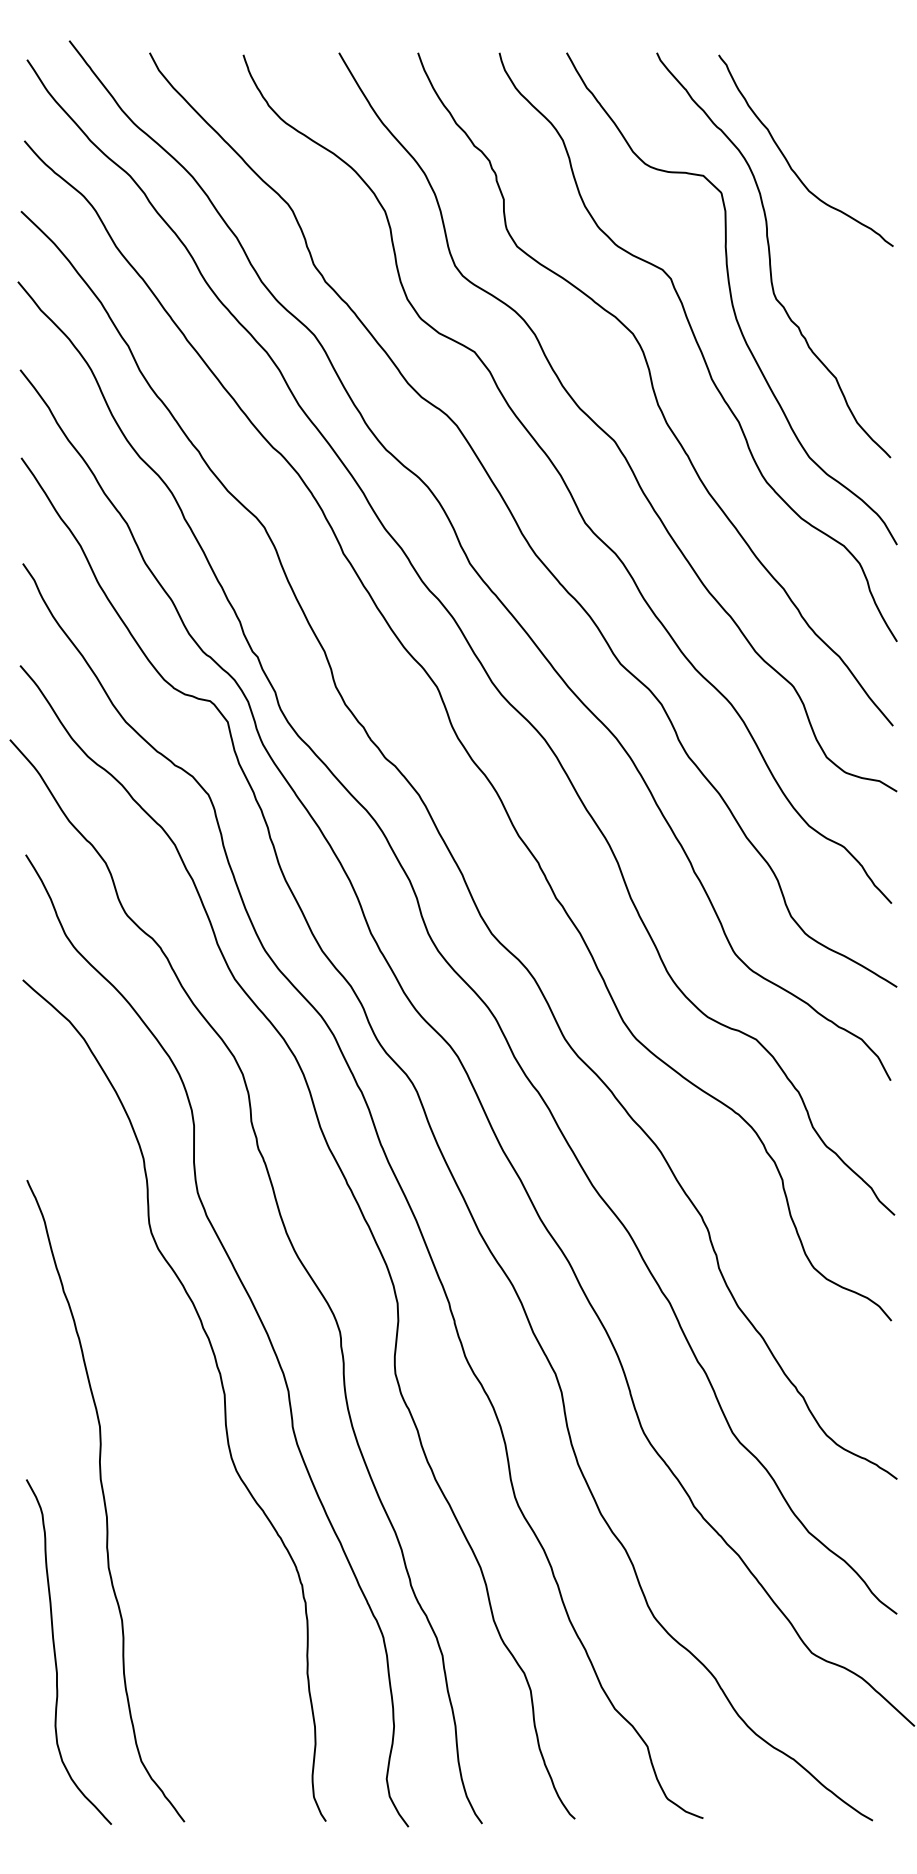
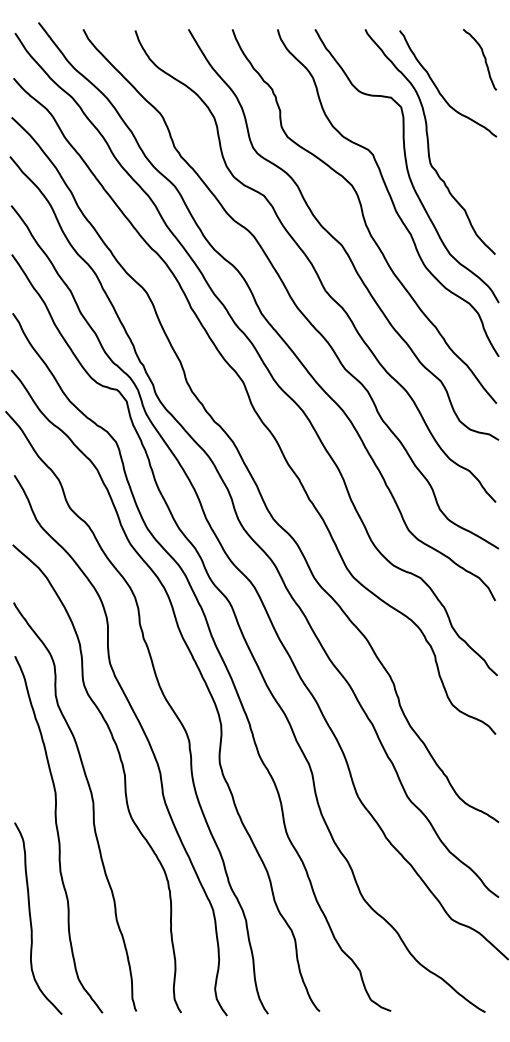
curve: (869, 103) -> (483, 57), added
curve: (166, 1450) -> (92, 806), added

